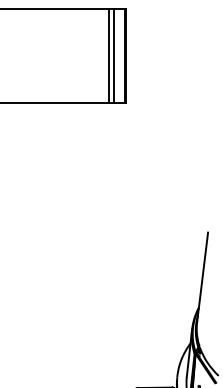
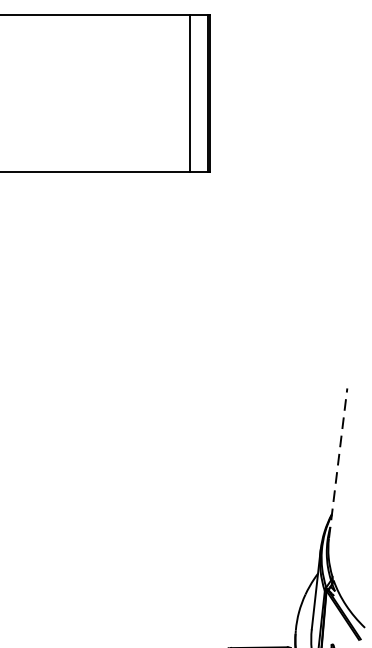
line: (109, 55) -> (182, 92), removed
line: (202, 276) -> (337, 461), solid -> dashed

